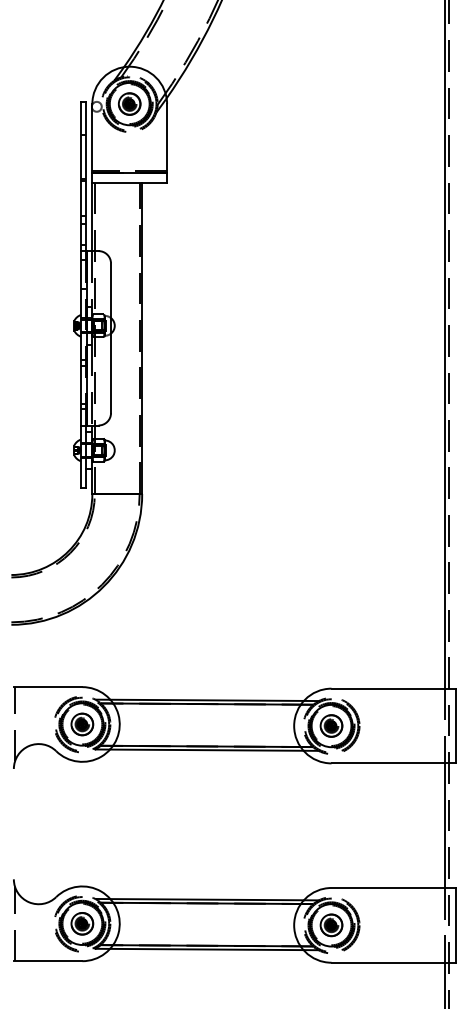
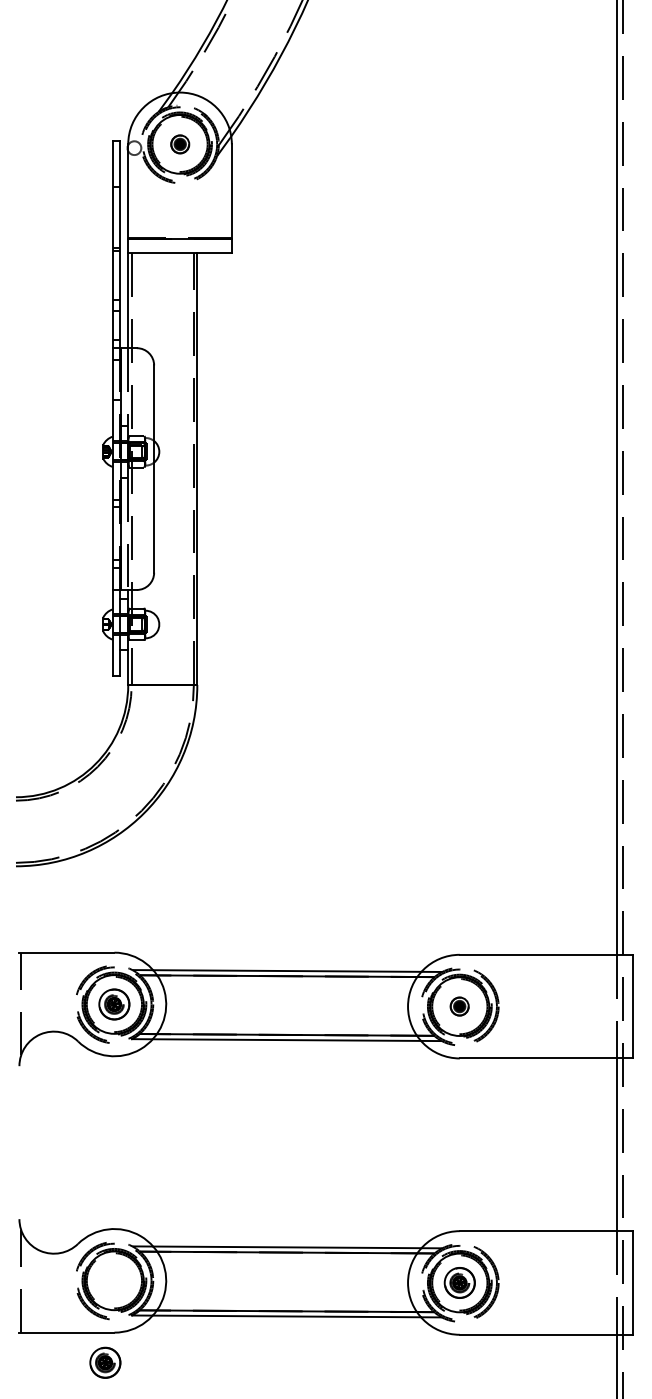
part: (130, 104) -> (180, 144), size x0.6
part: (331, 725) -> (459, 1006), size x0.6
part: (82, 923) -> (105, 1362), moved

